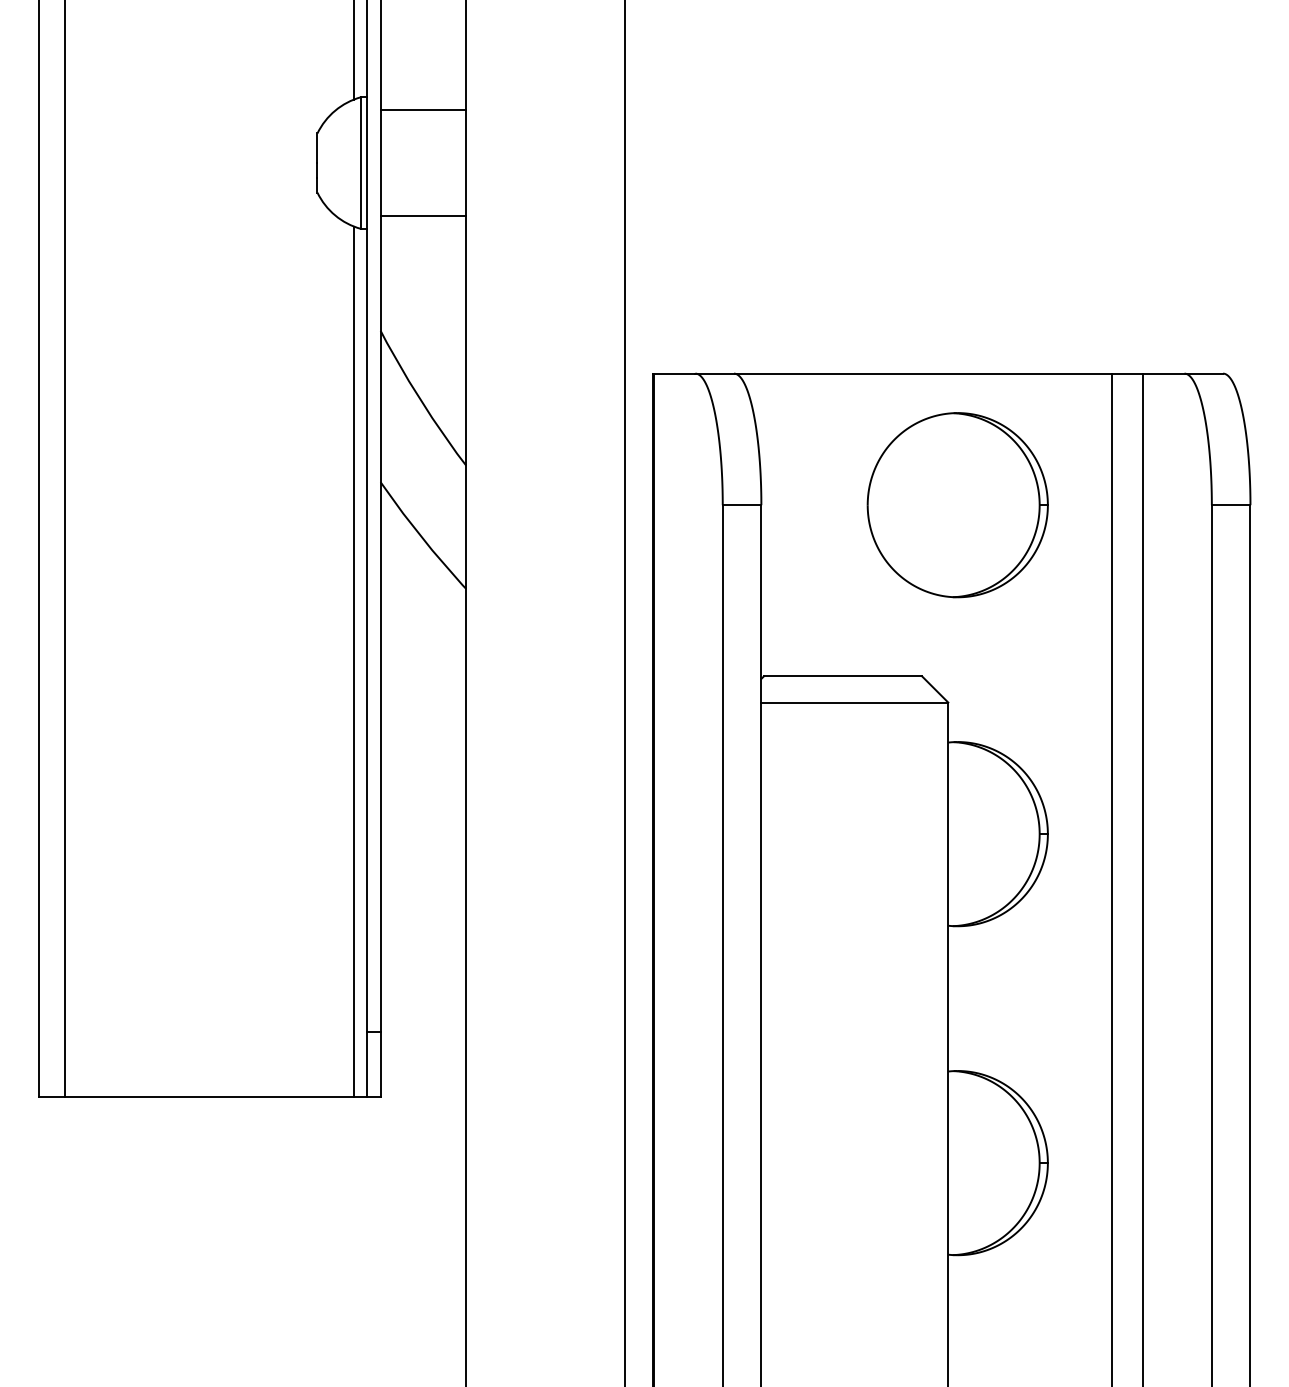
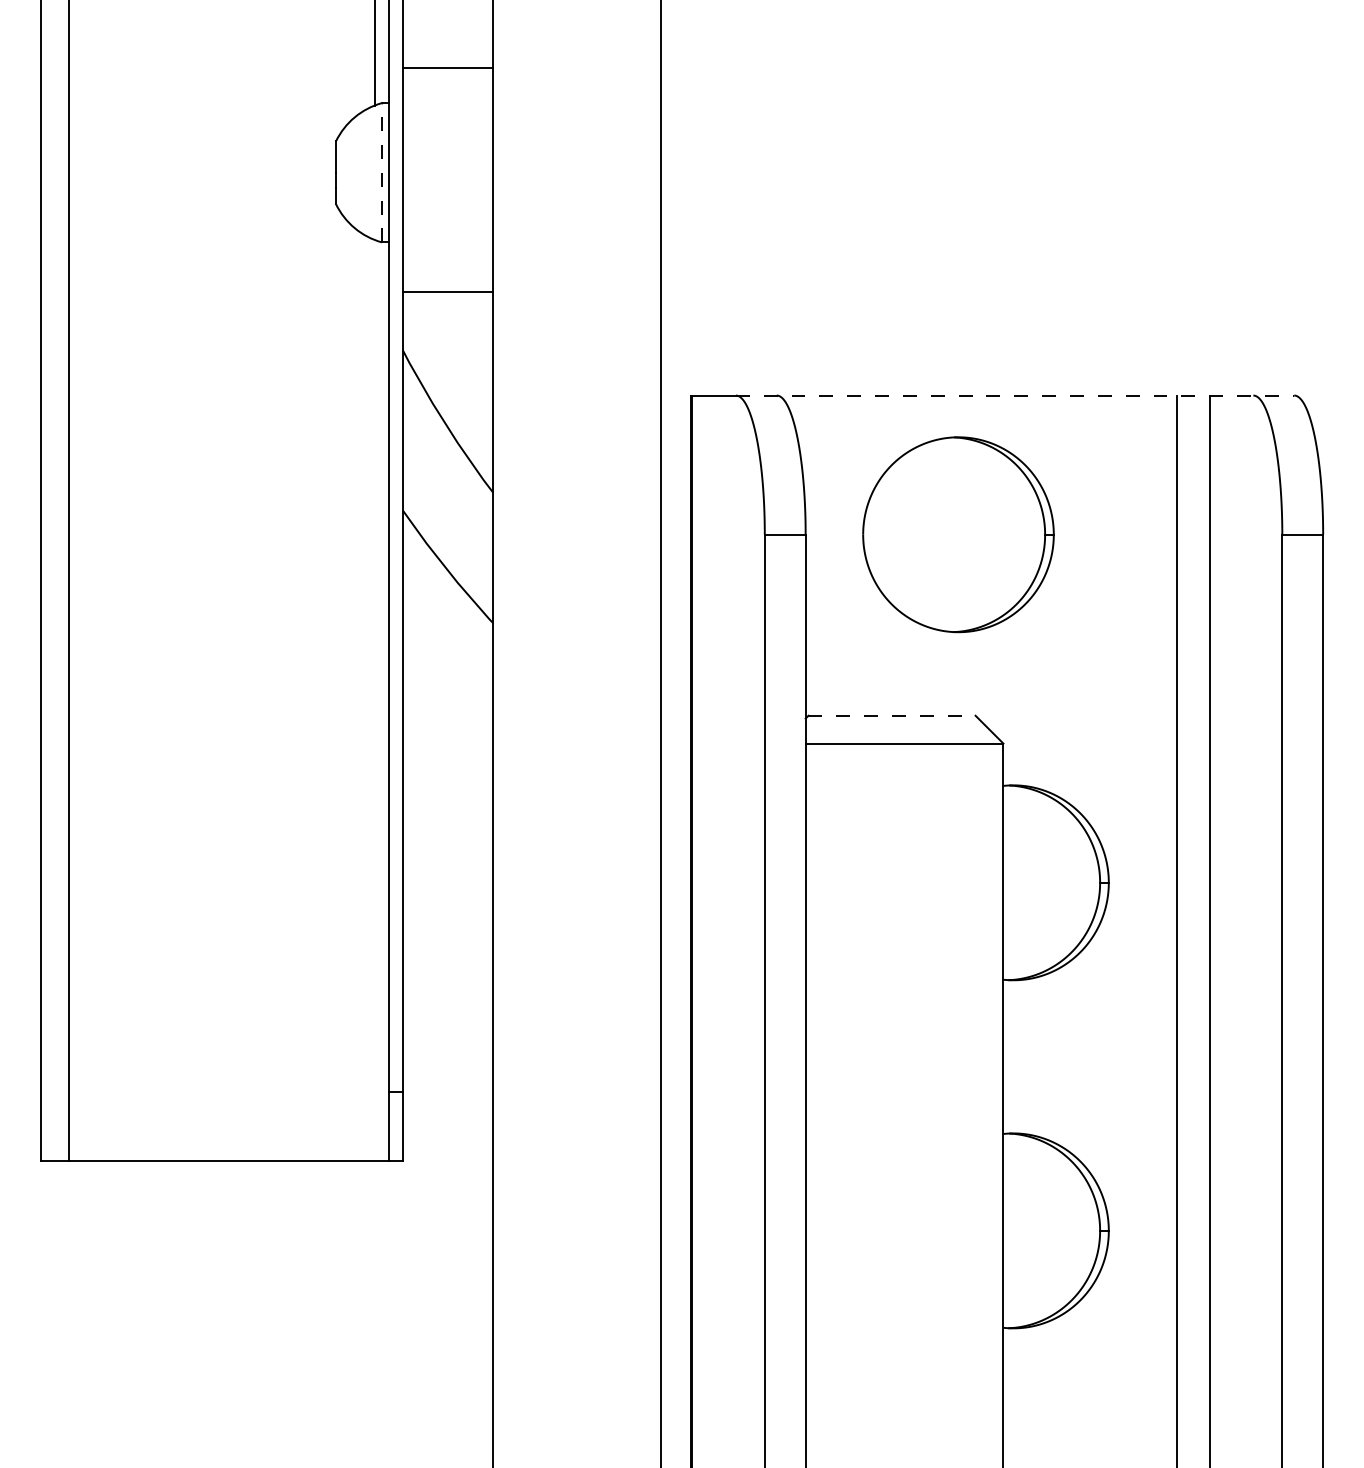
line: (422, 110) -> (447, 68), moved
line: (360, 162) -> (381, 172), solid -> dashed
line: (422, 215) -> (447, 292), moved
line: (959, 373) -> (1015, 395), solid -> dashed
part: (957, 504) -> (958, 534), moved
line: (353, 661) -> (374, 700), removed
line: (843, 676) -> (892, 715), solid -> dashed

